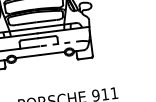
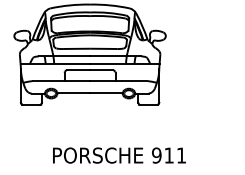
line: (60, 44) -> (118, 81), dashed -> solid

